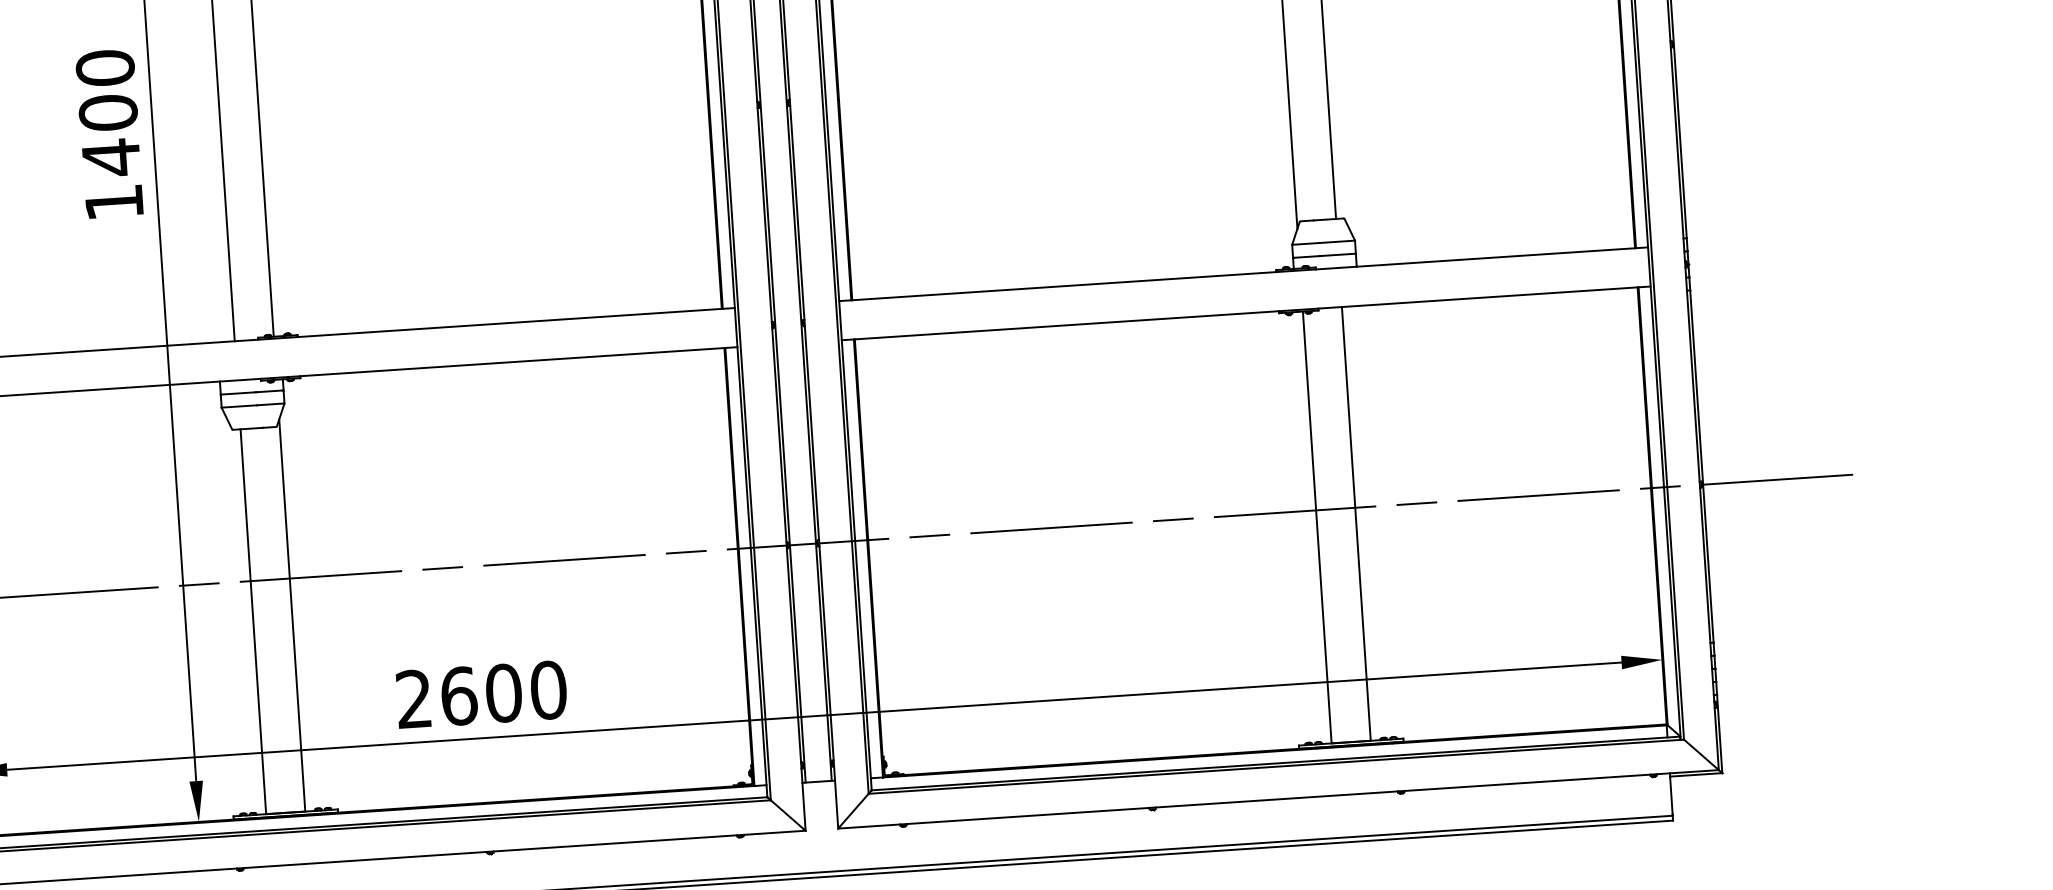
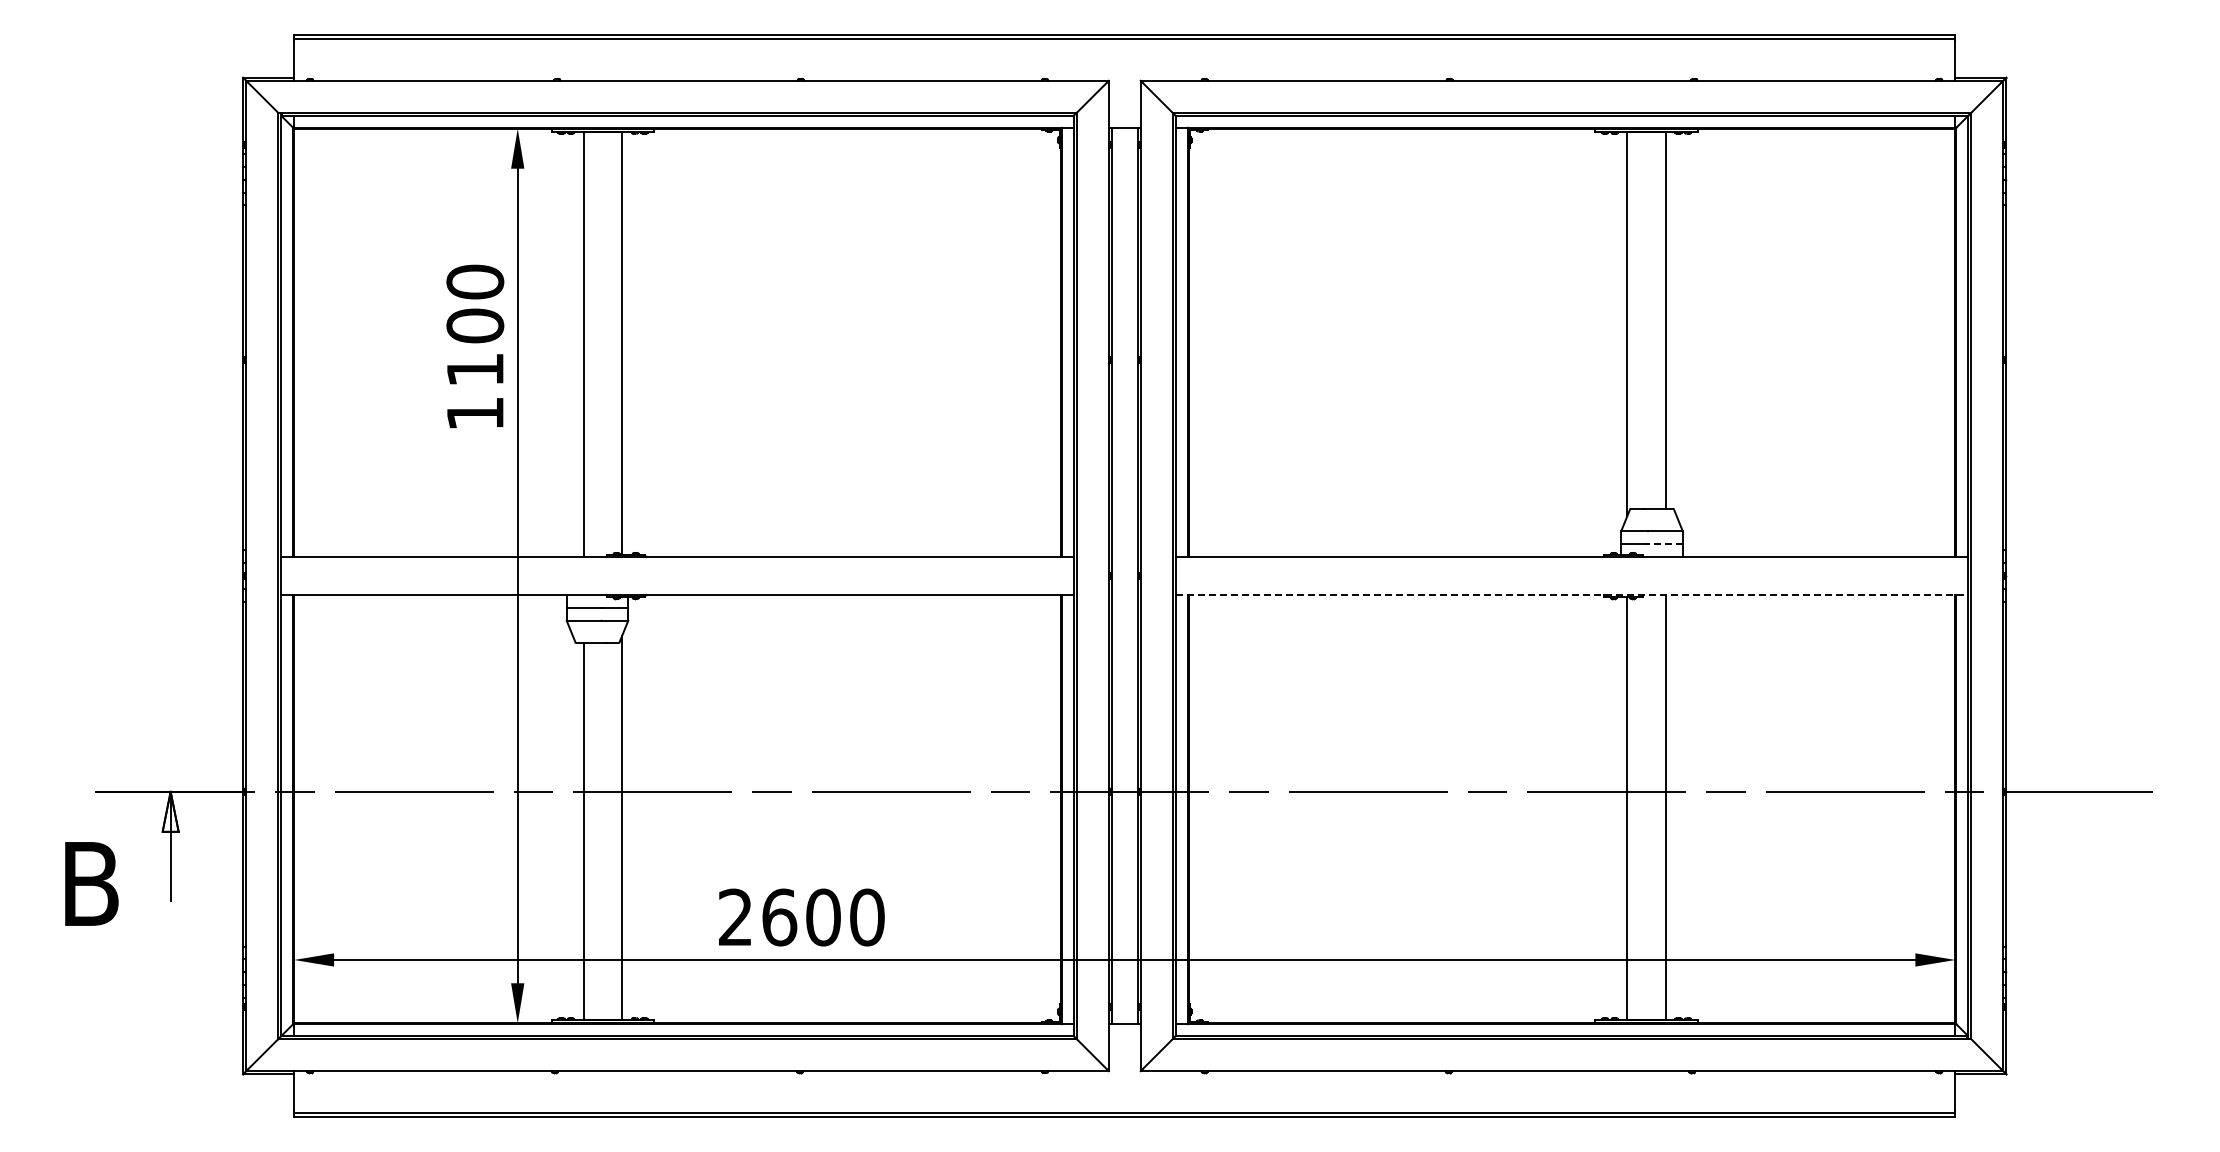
text: (111, 157) -> (475, 369), 1400 -> 1100
line: (1338, 255) -> (1665, 544), solid -> dashed
line: (1246, 313) -> (1572, 595), solid -> dashed

